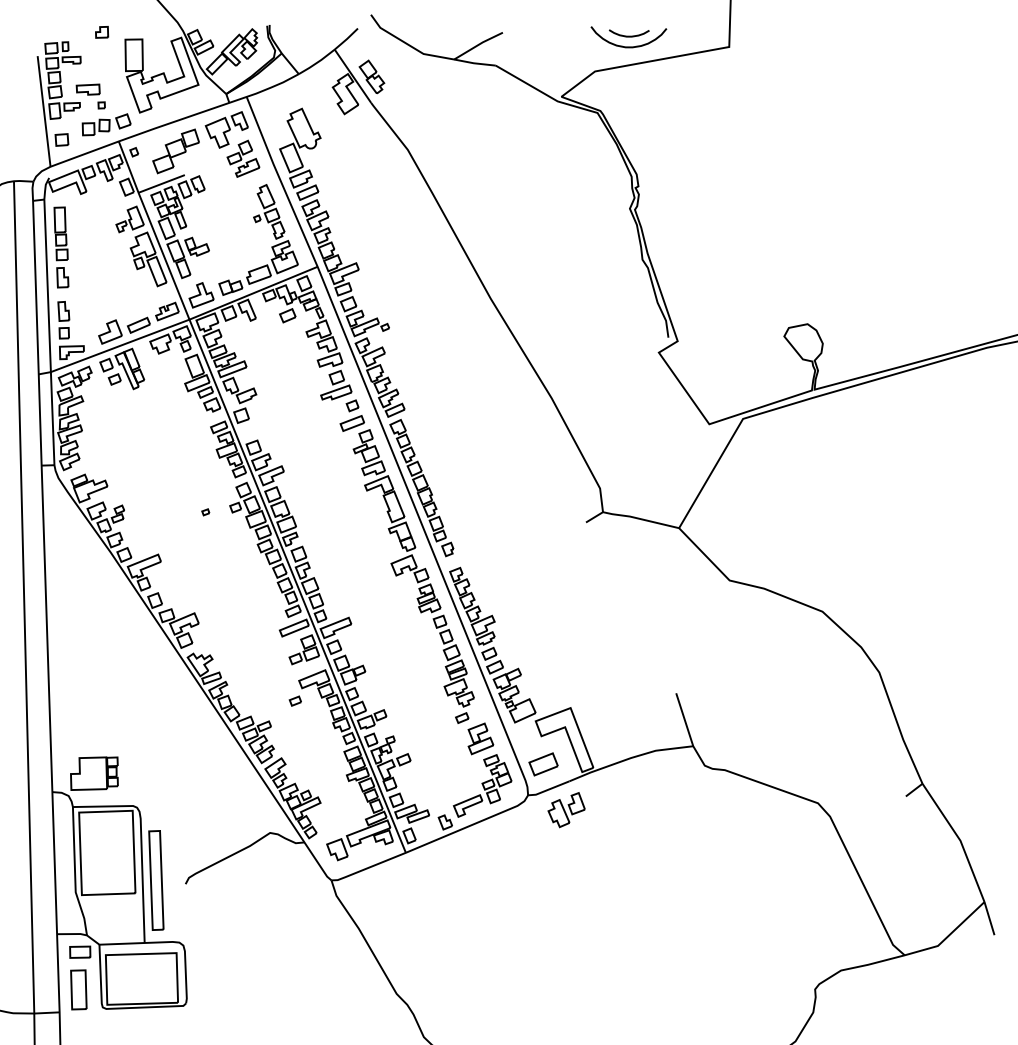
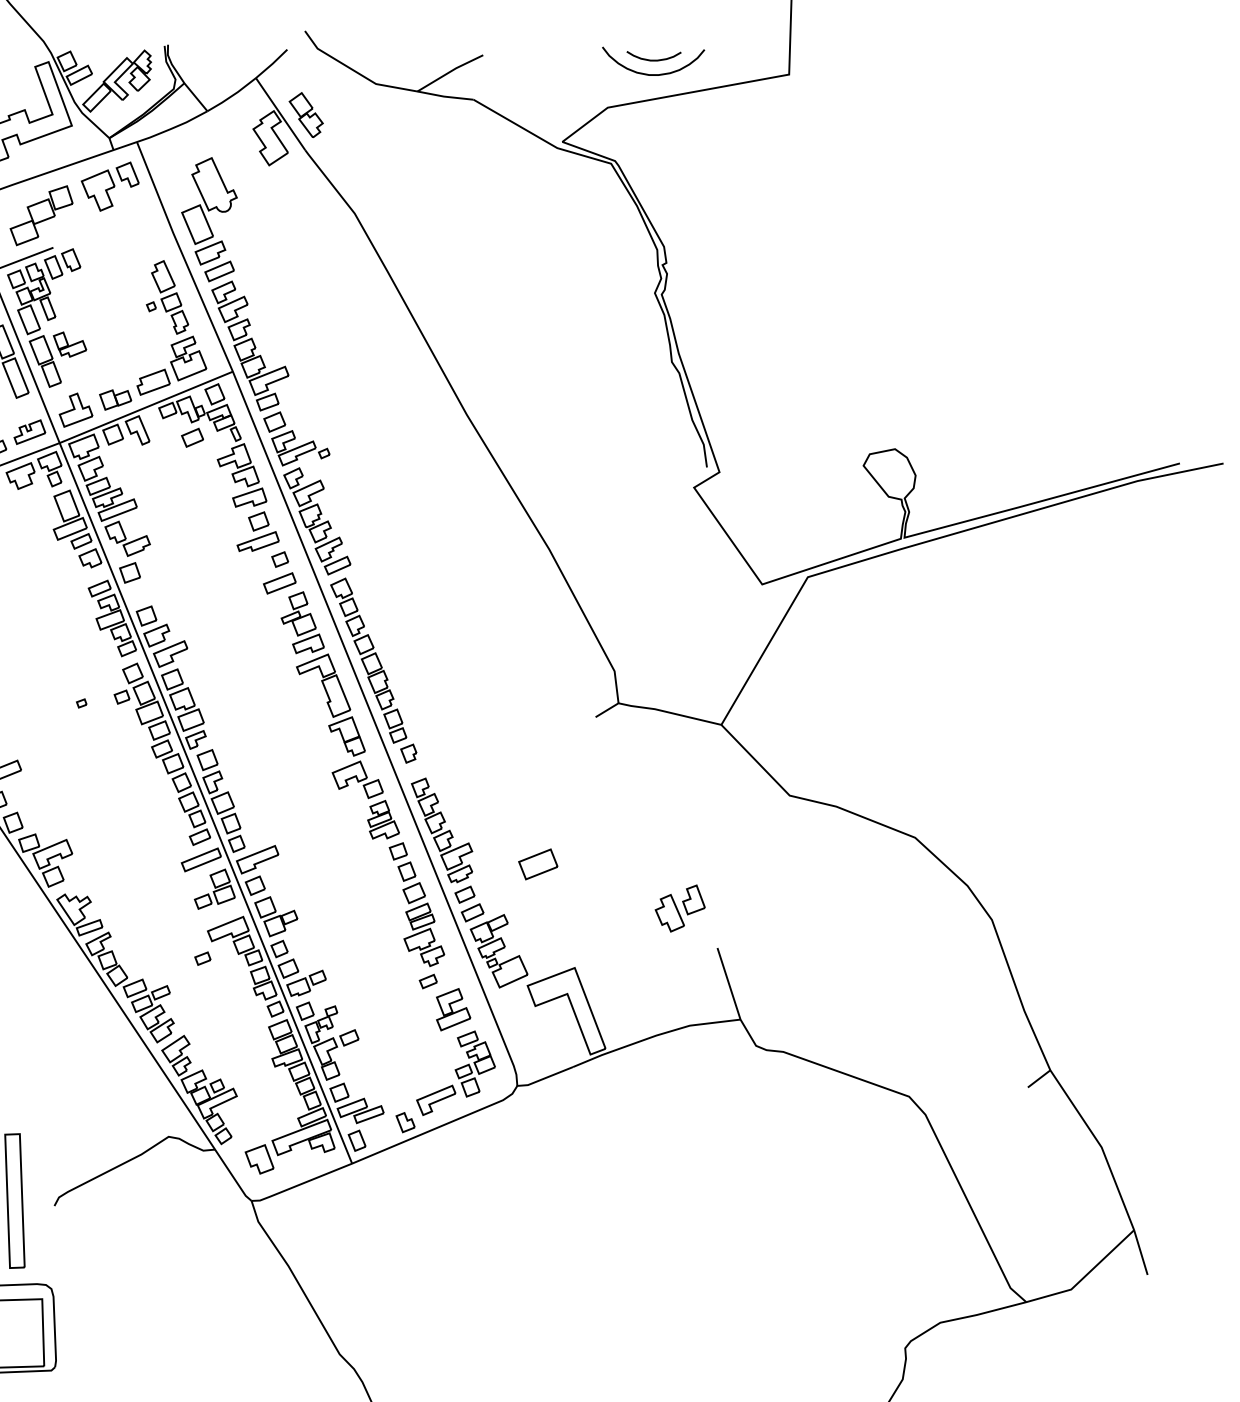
part: (243, 158) -> (132, 225), removed
part: (543, 764) -> (538, 864), moved
part: (566, 810) -> (680, 909), moved

